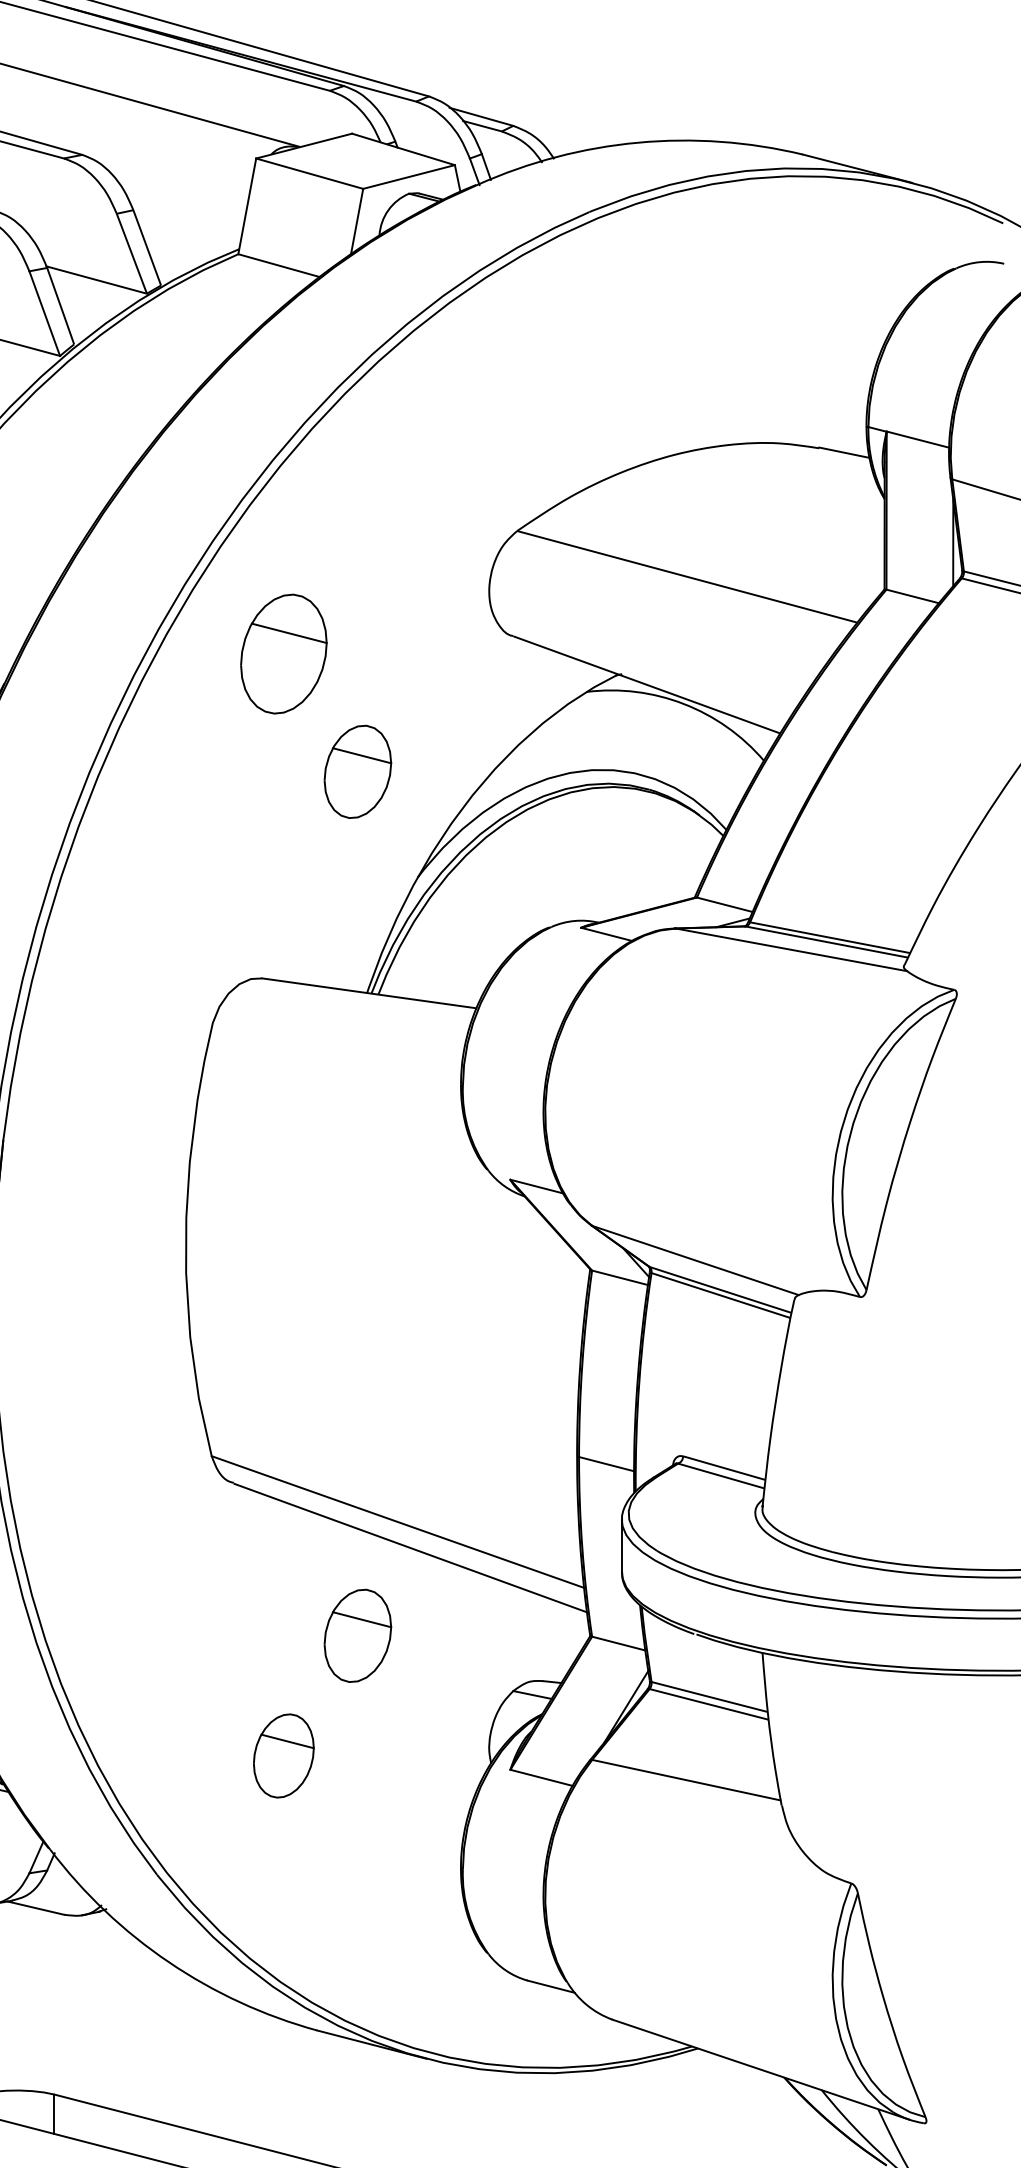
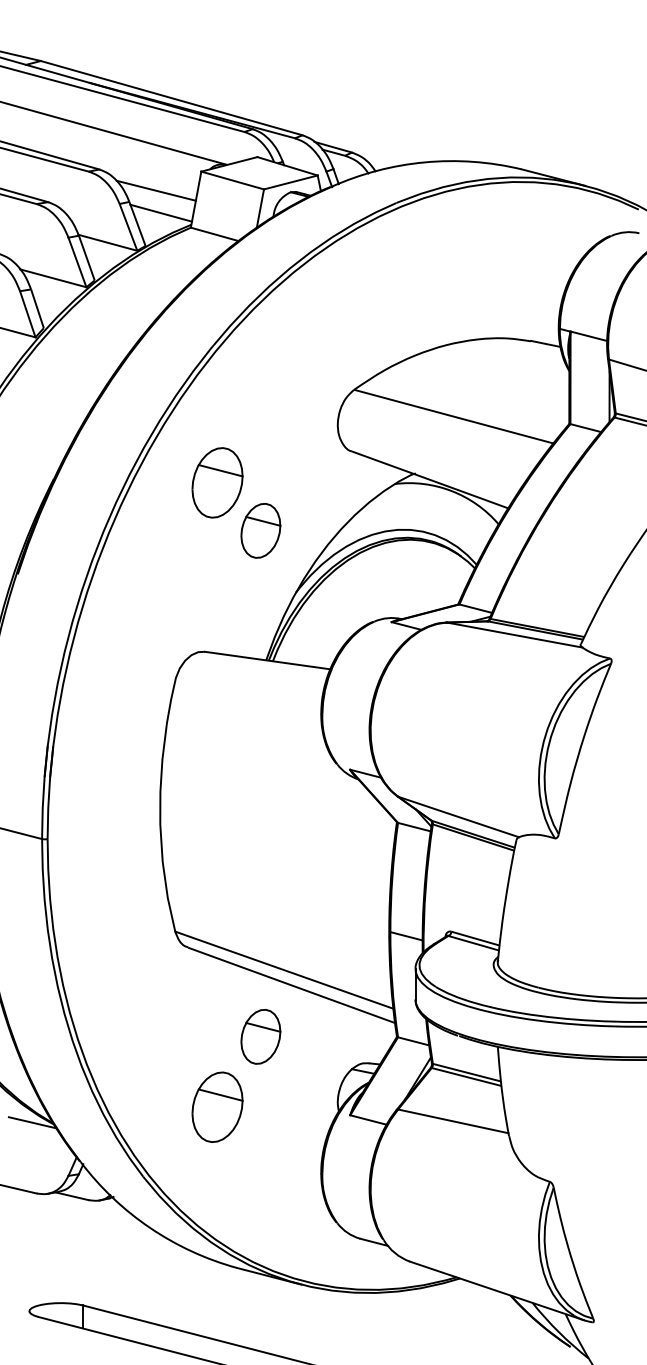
line: (177, 190) -> (155, 190), added
line: (188, 228) -> (161, 212), added
part: (283, 653) -> (217, 482), moved
part: (283, 1754) -> (217, 1106), size x1.43

